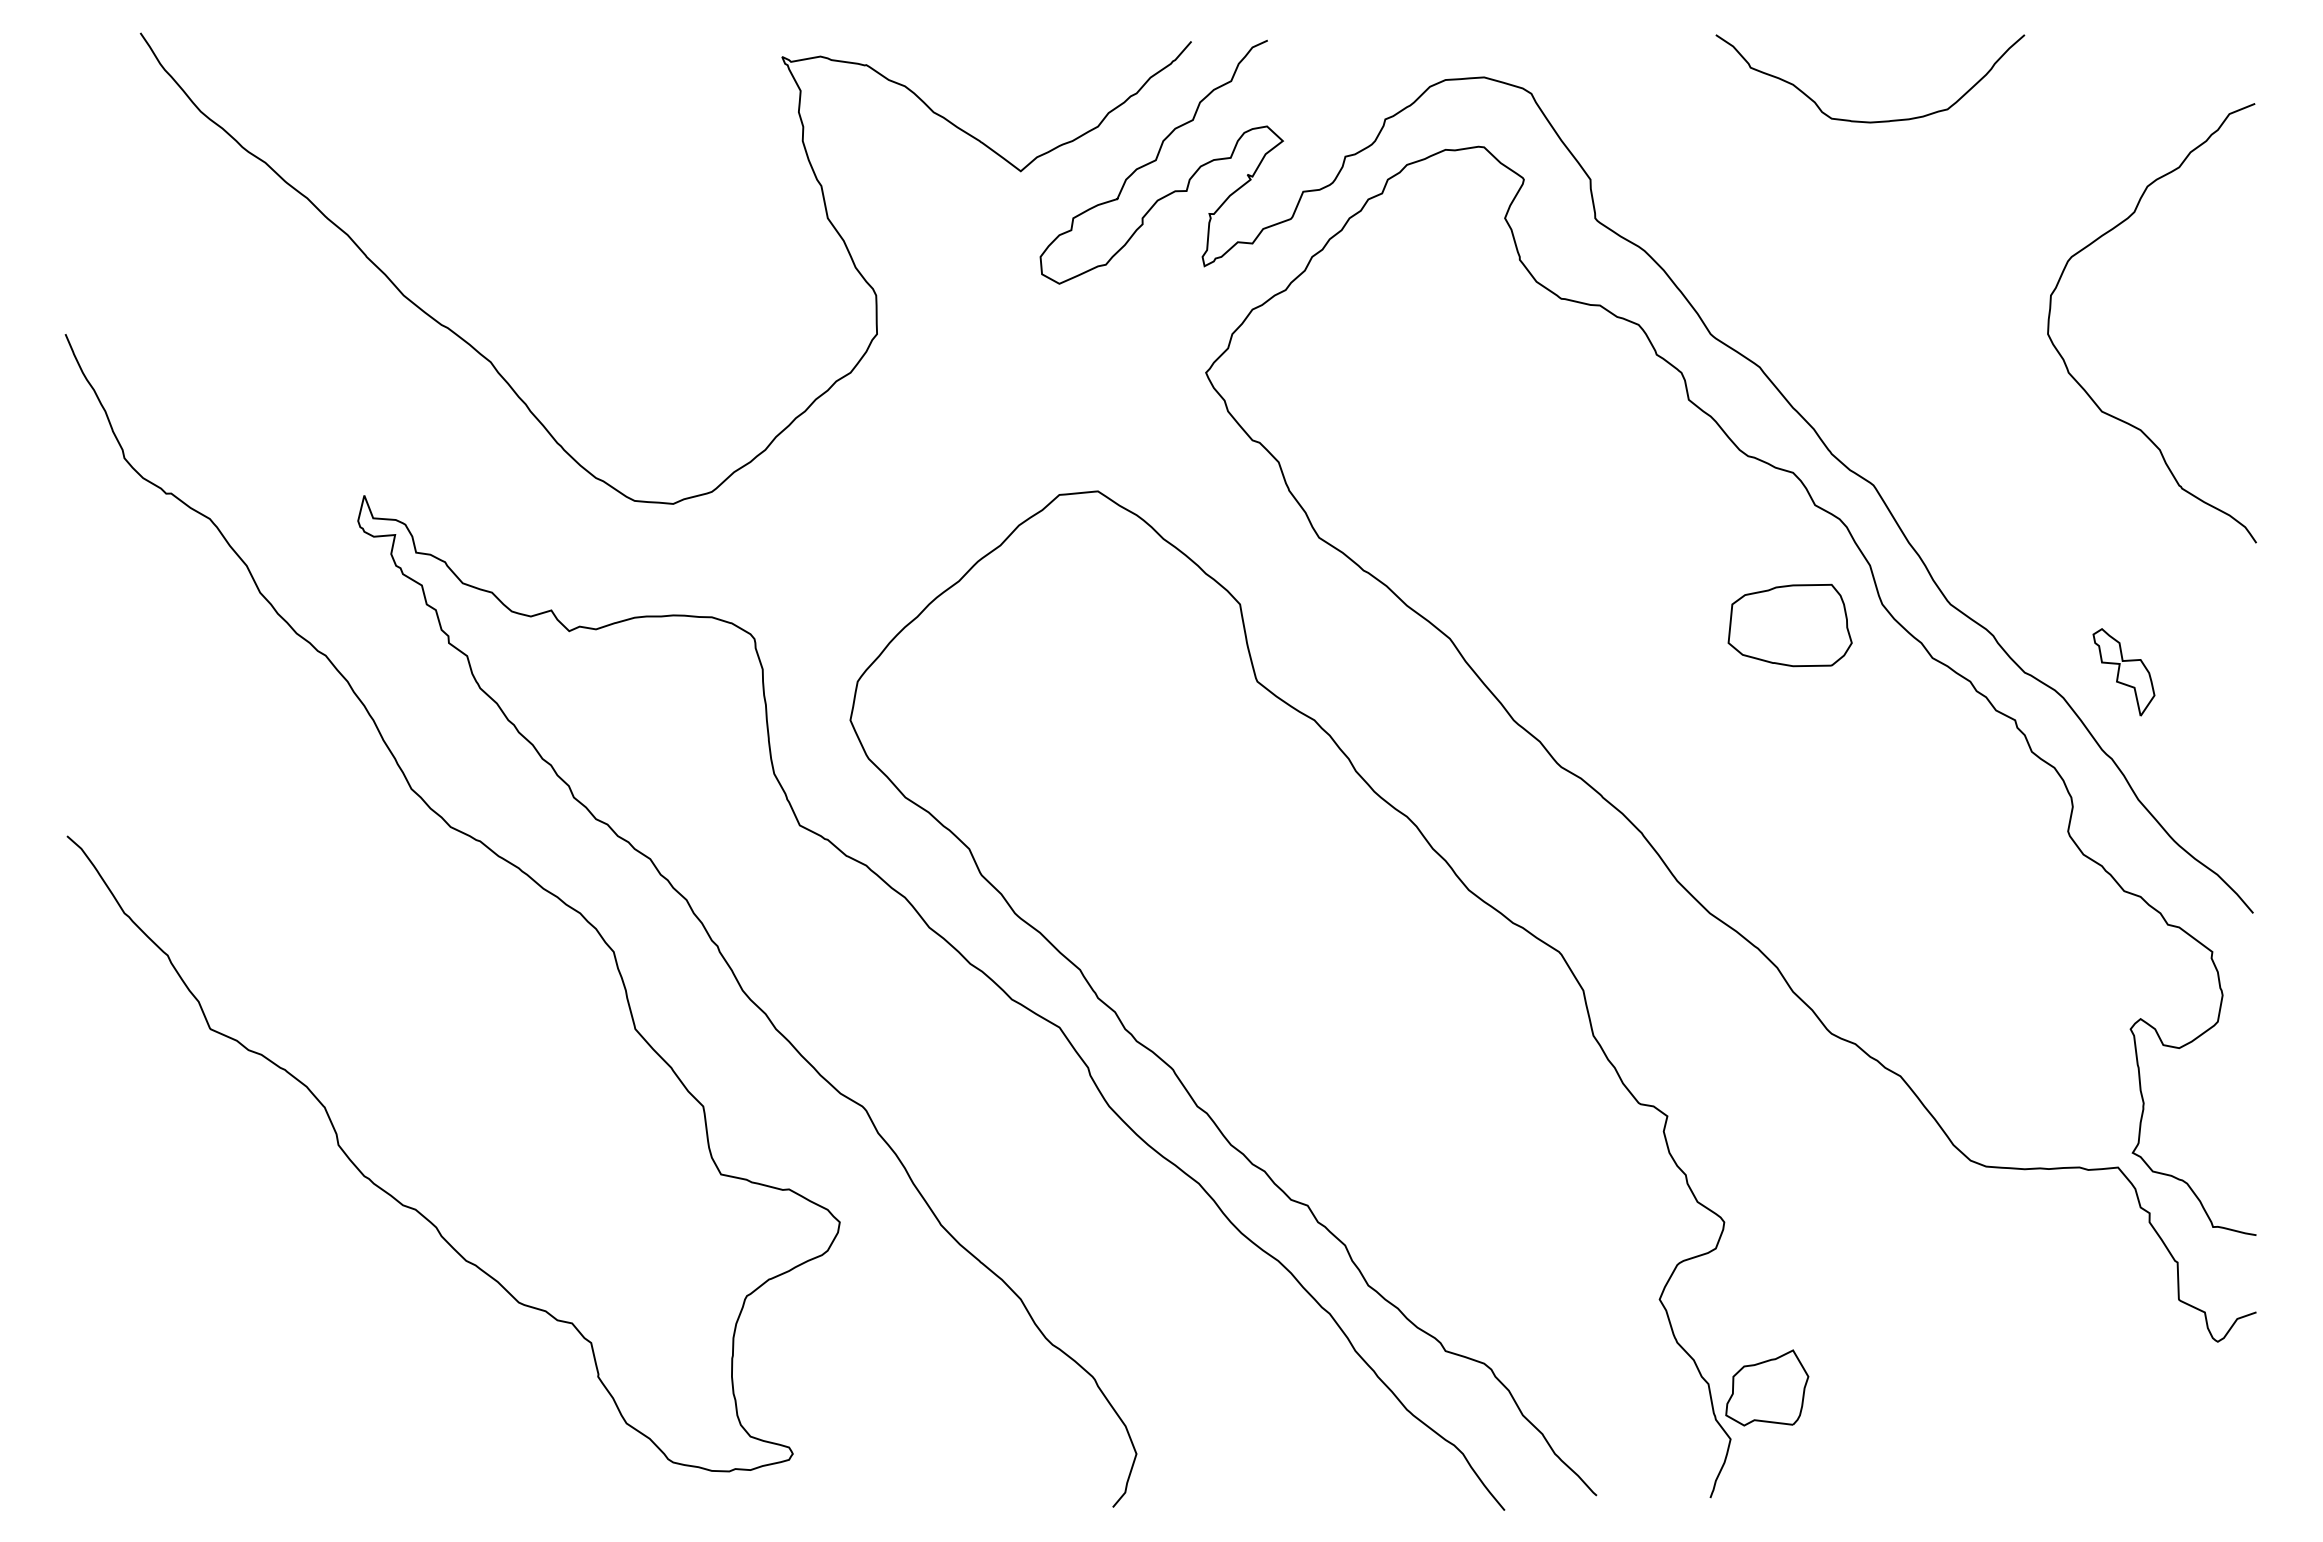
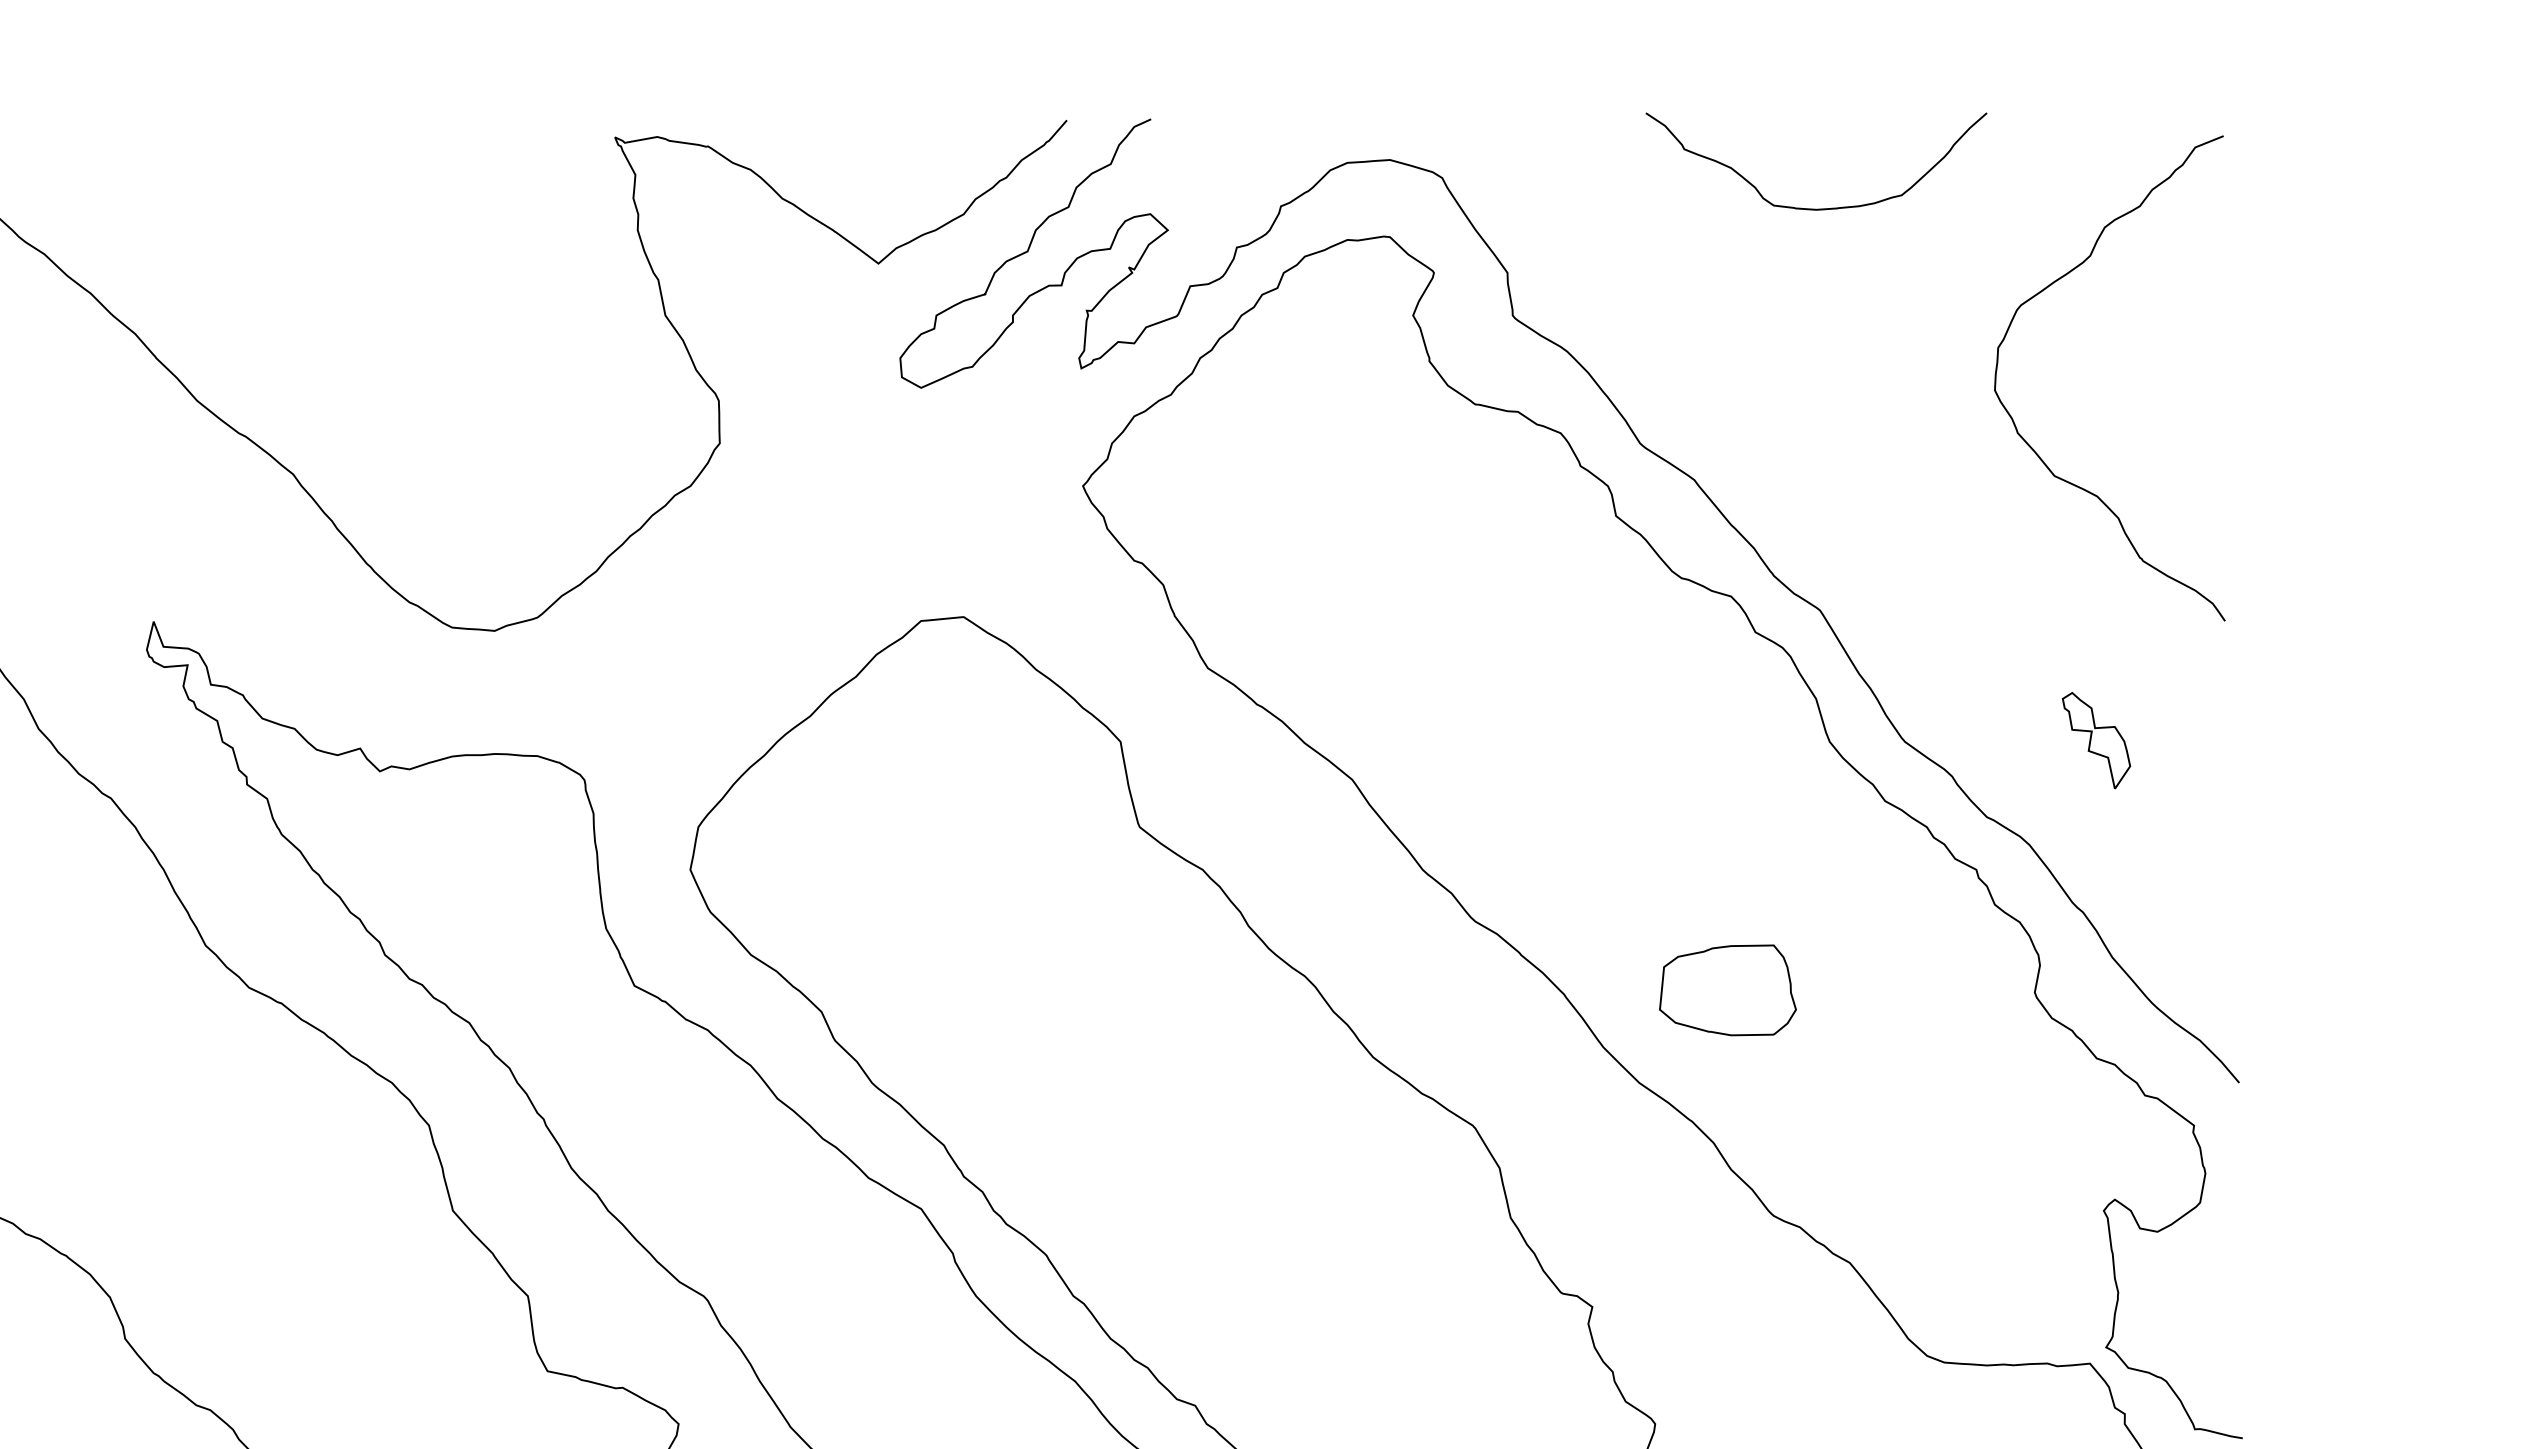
curve: (2085, 389) -> (2036, 451), moved
part: (1789, 625) -> (1727, 990), moved
part: (2123, 672) -> (2095, 740), moved

